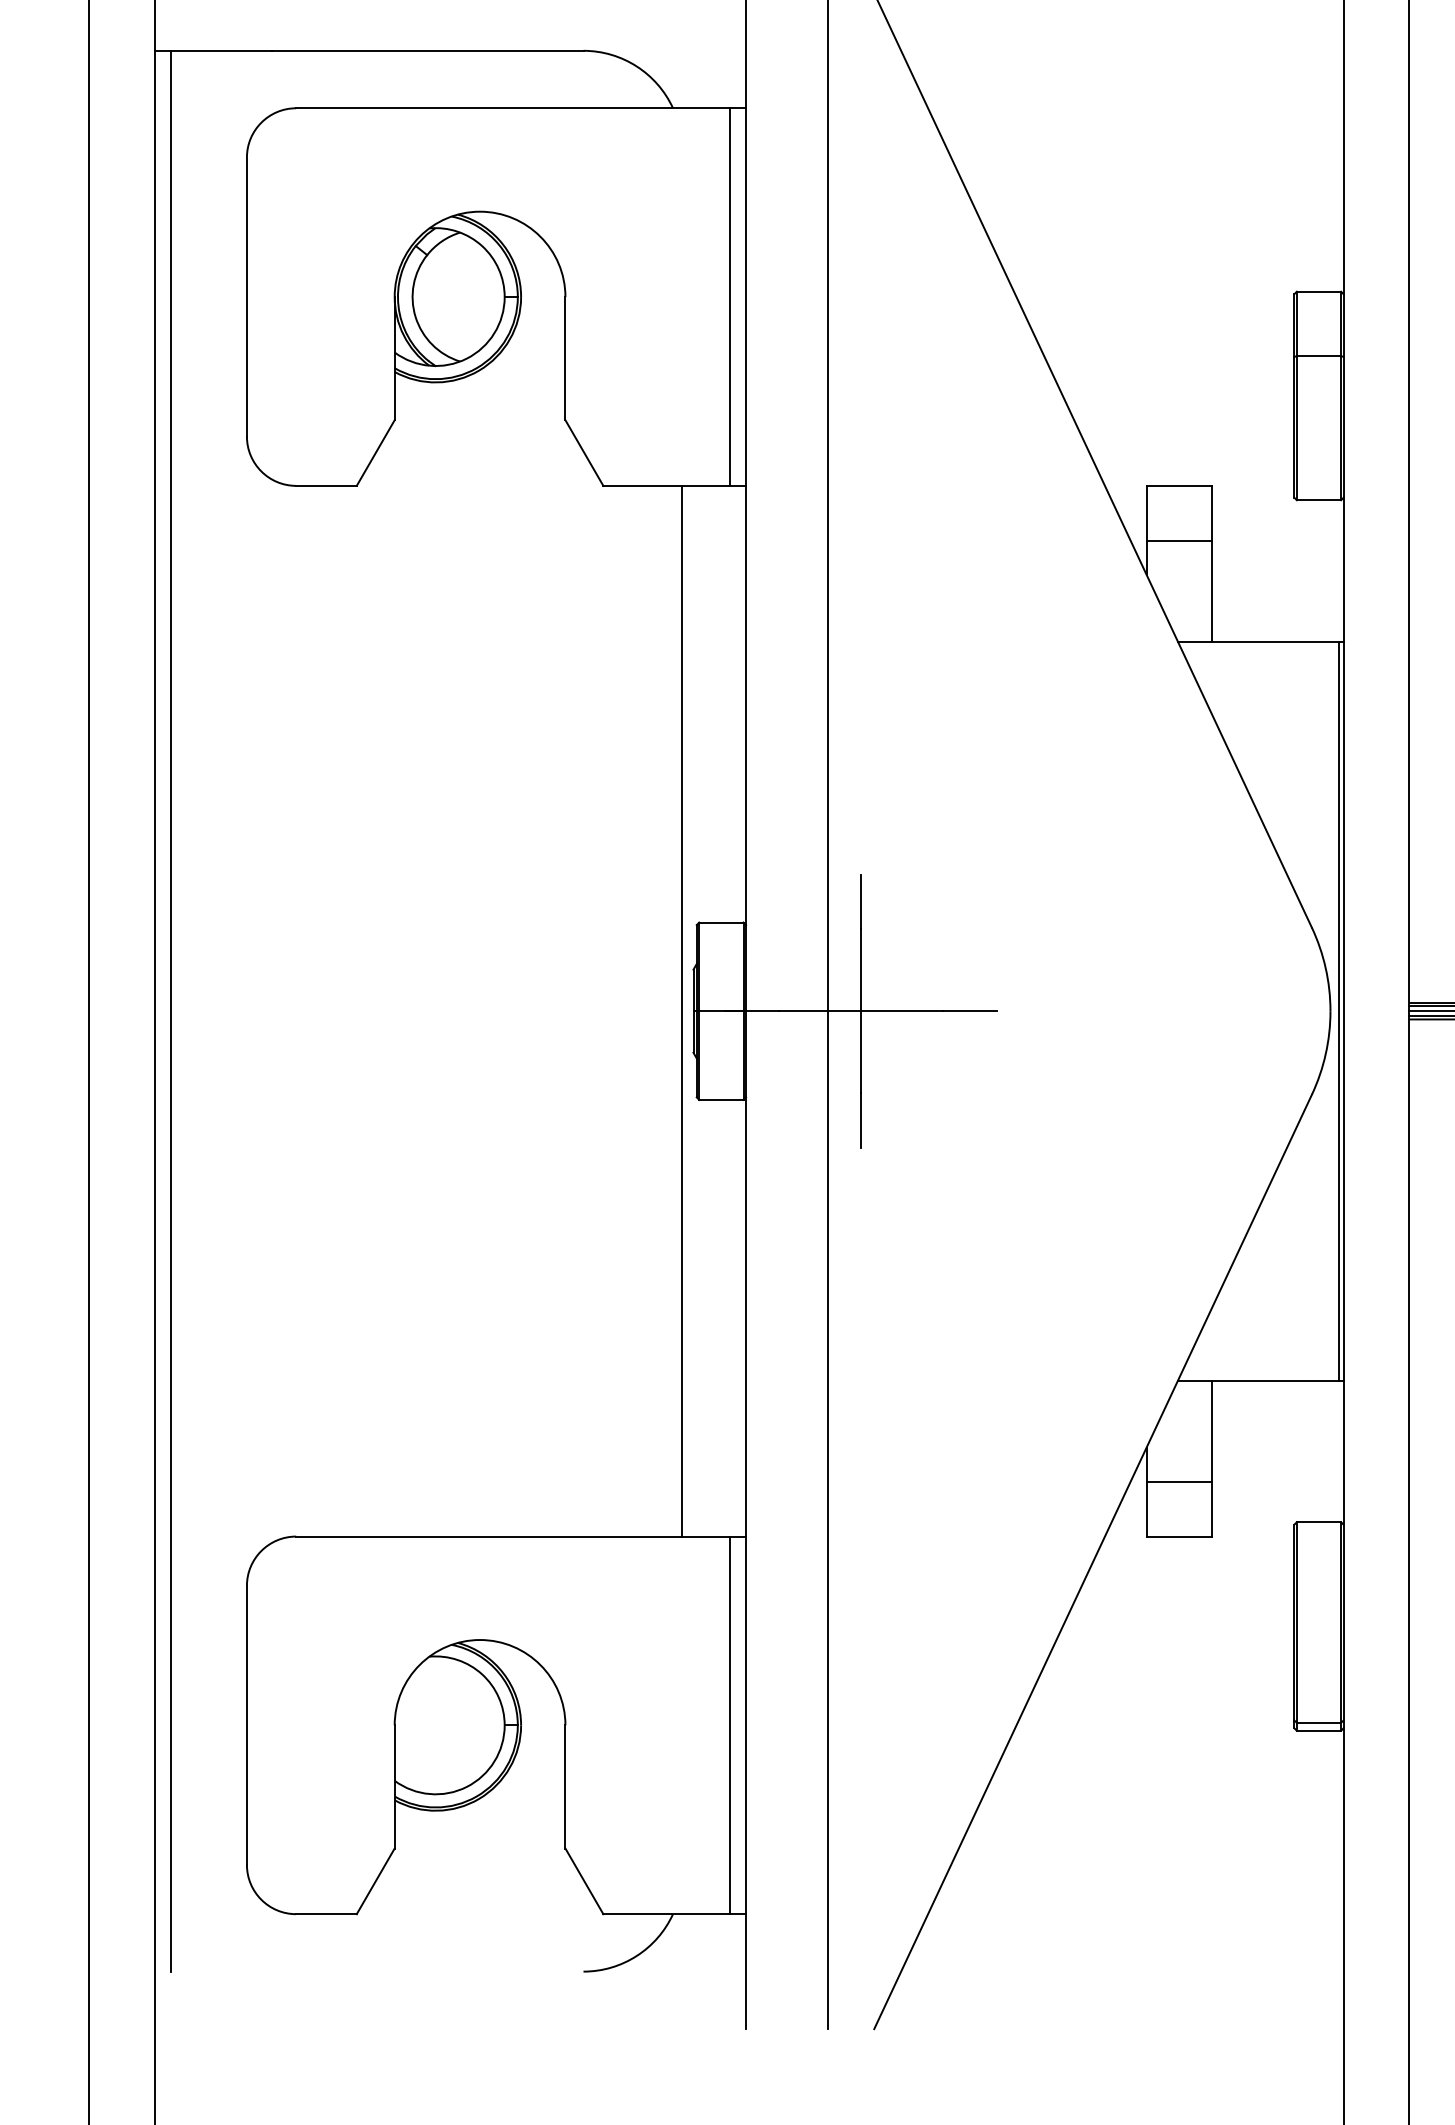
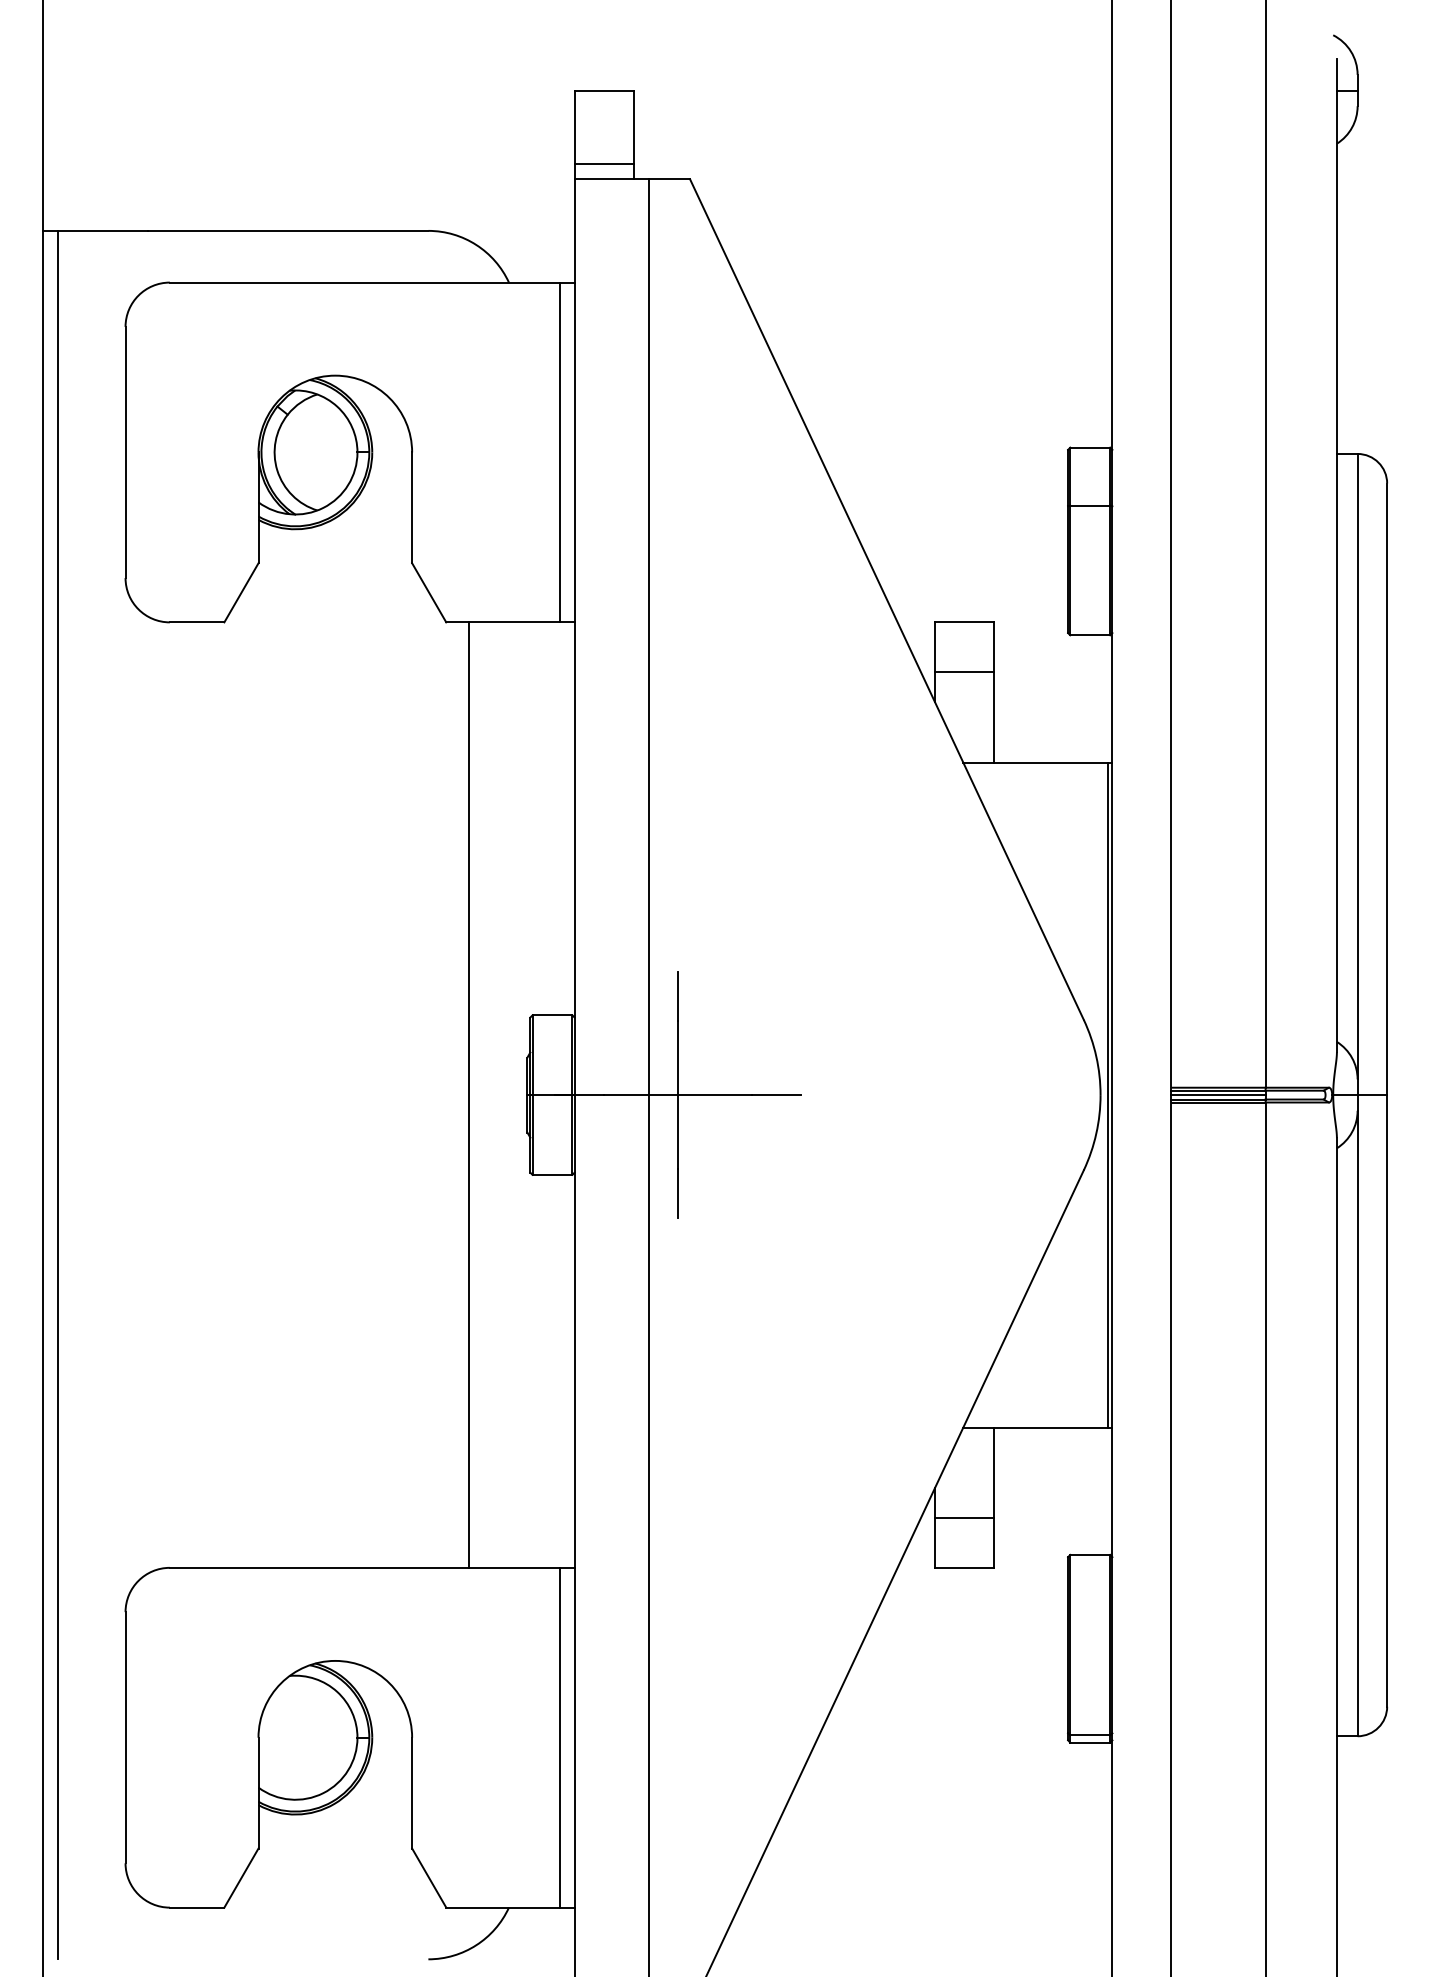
line: (682, 1010) -> (469, 1094), moved

